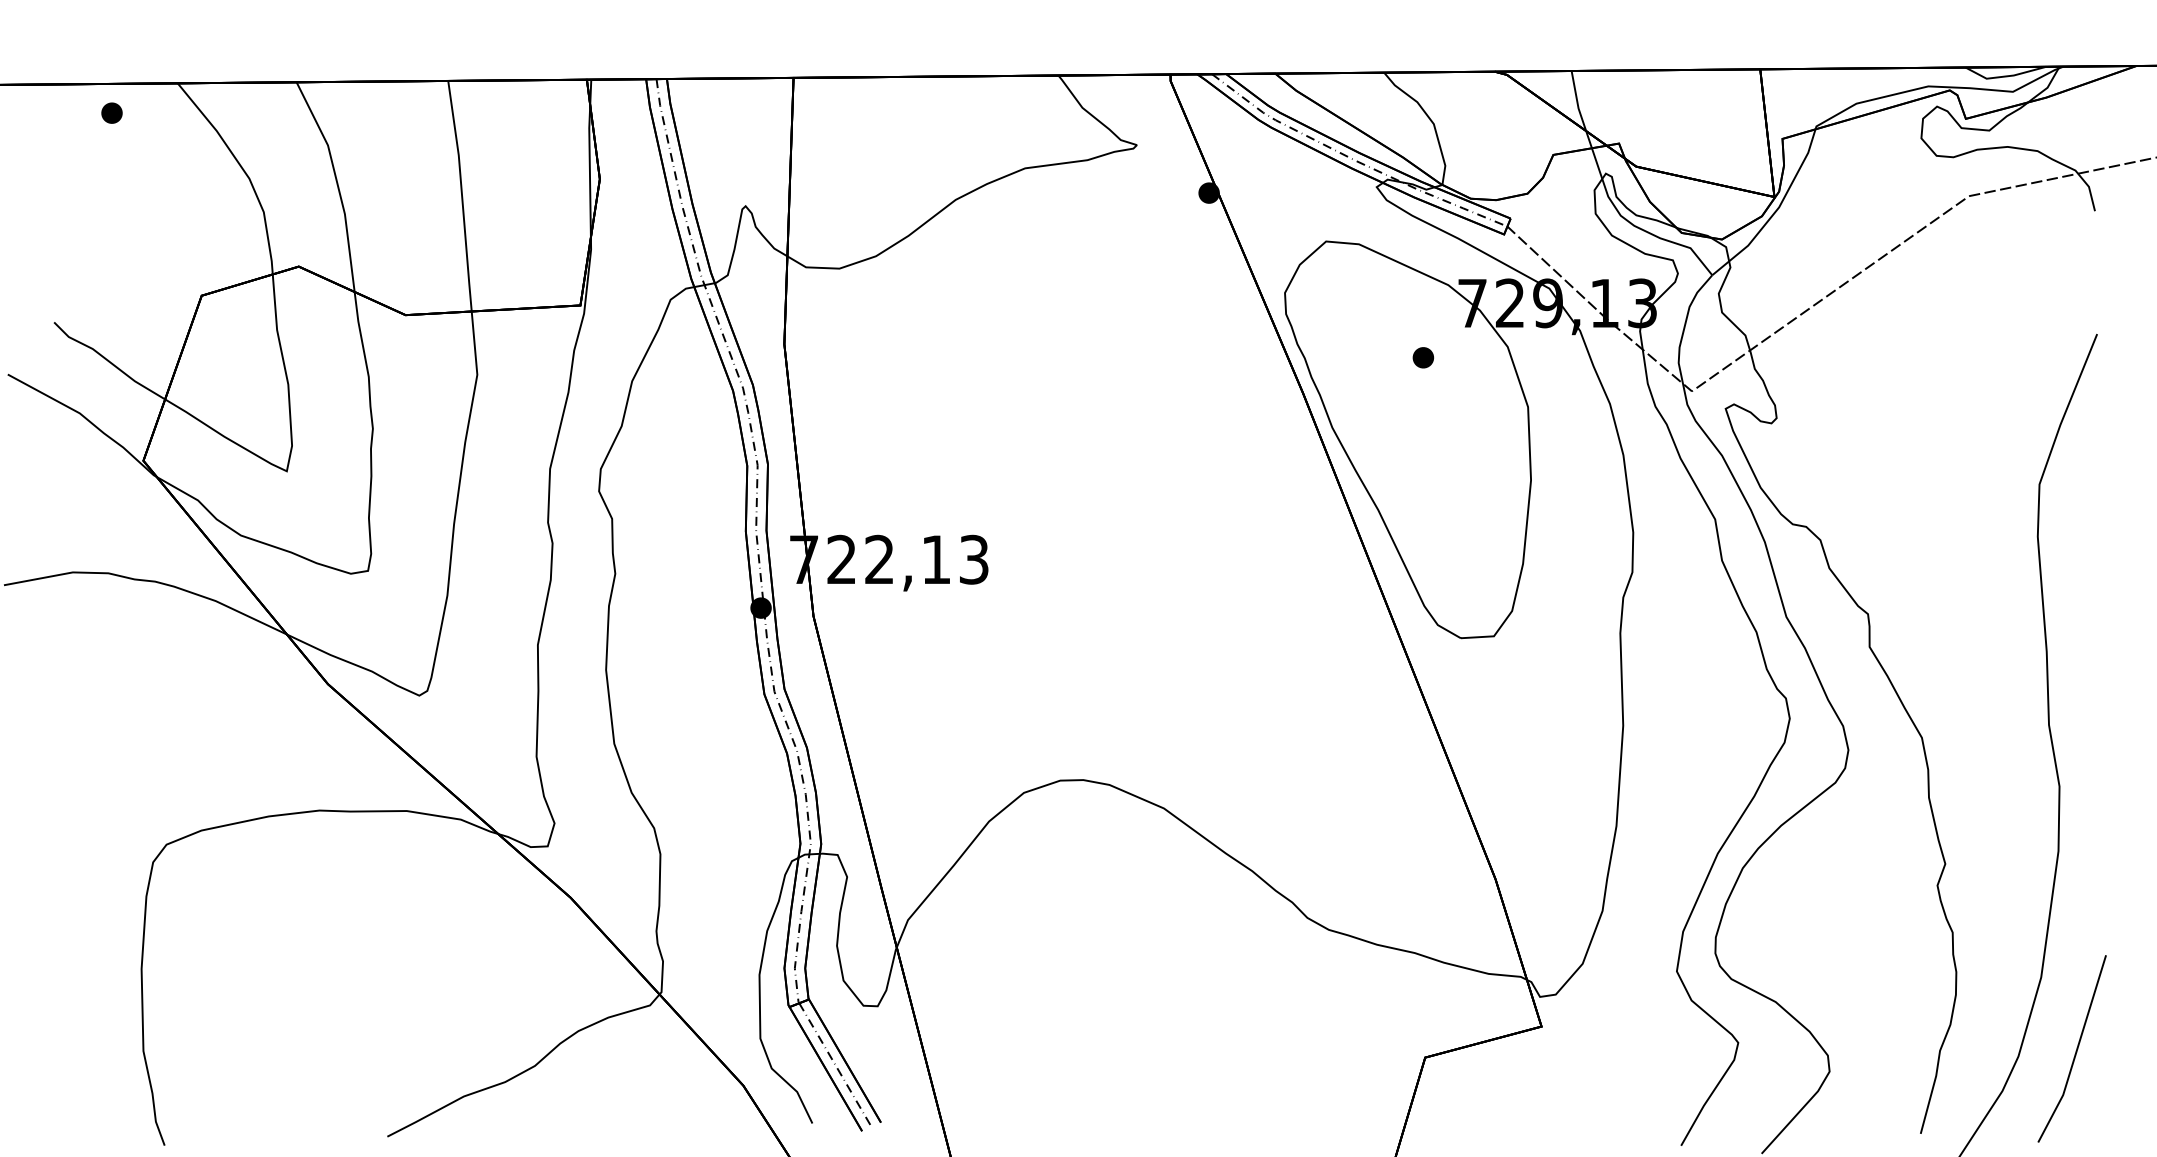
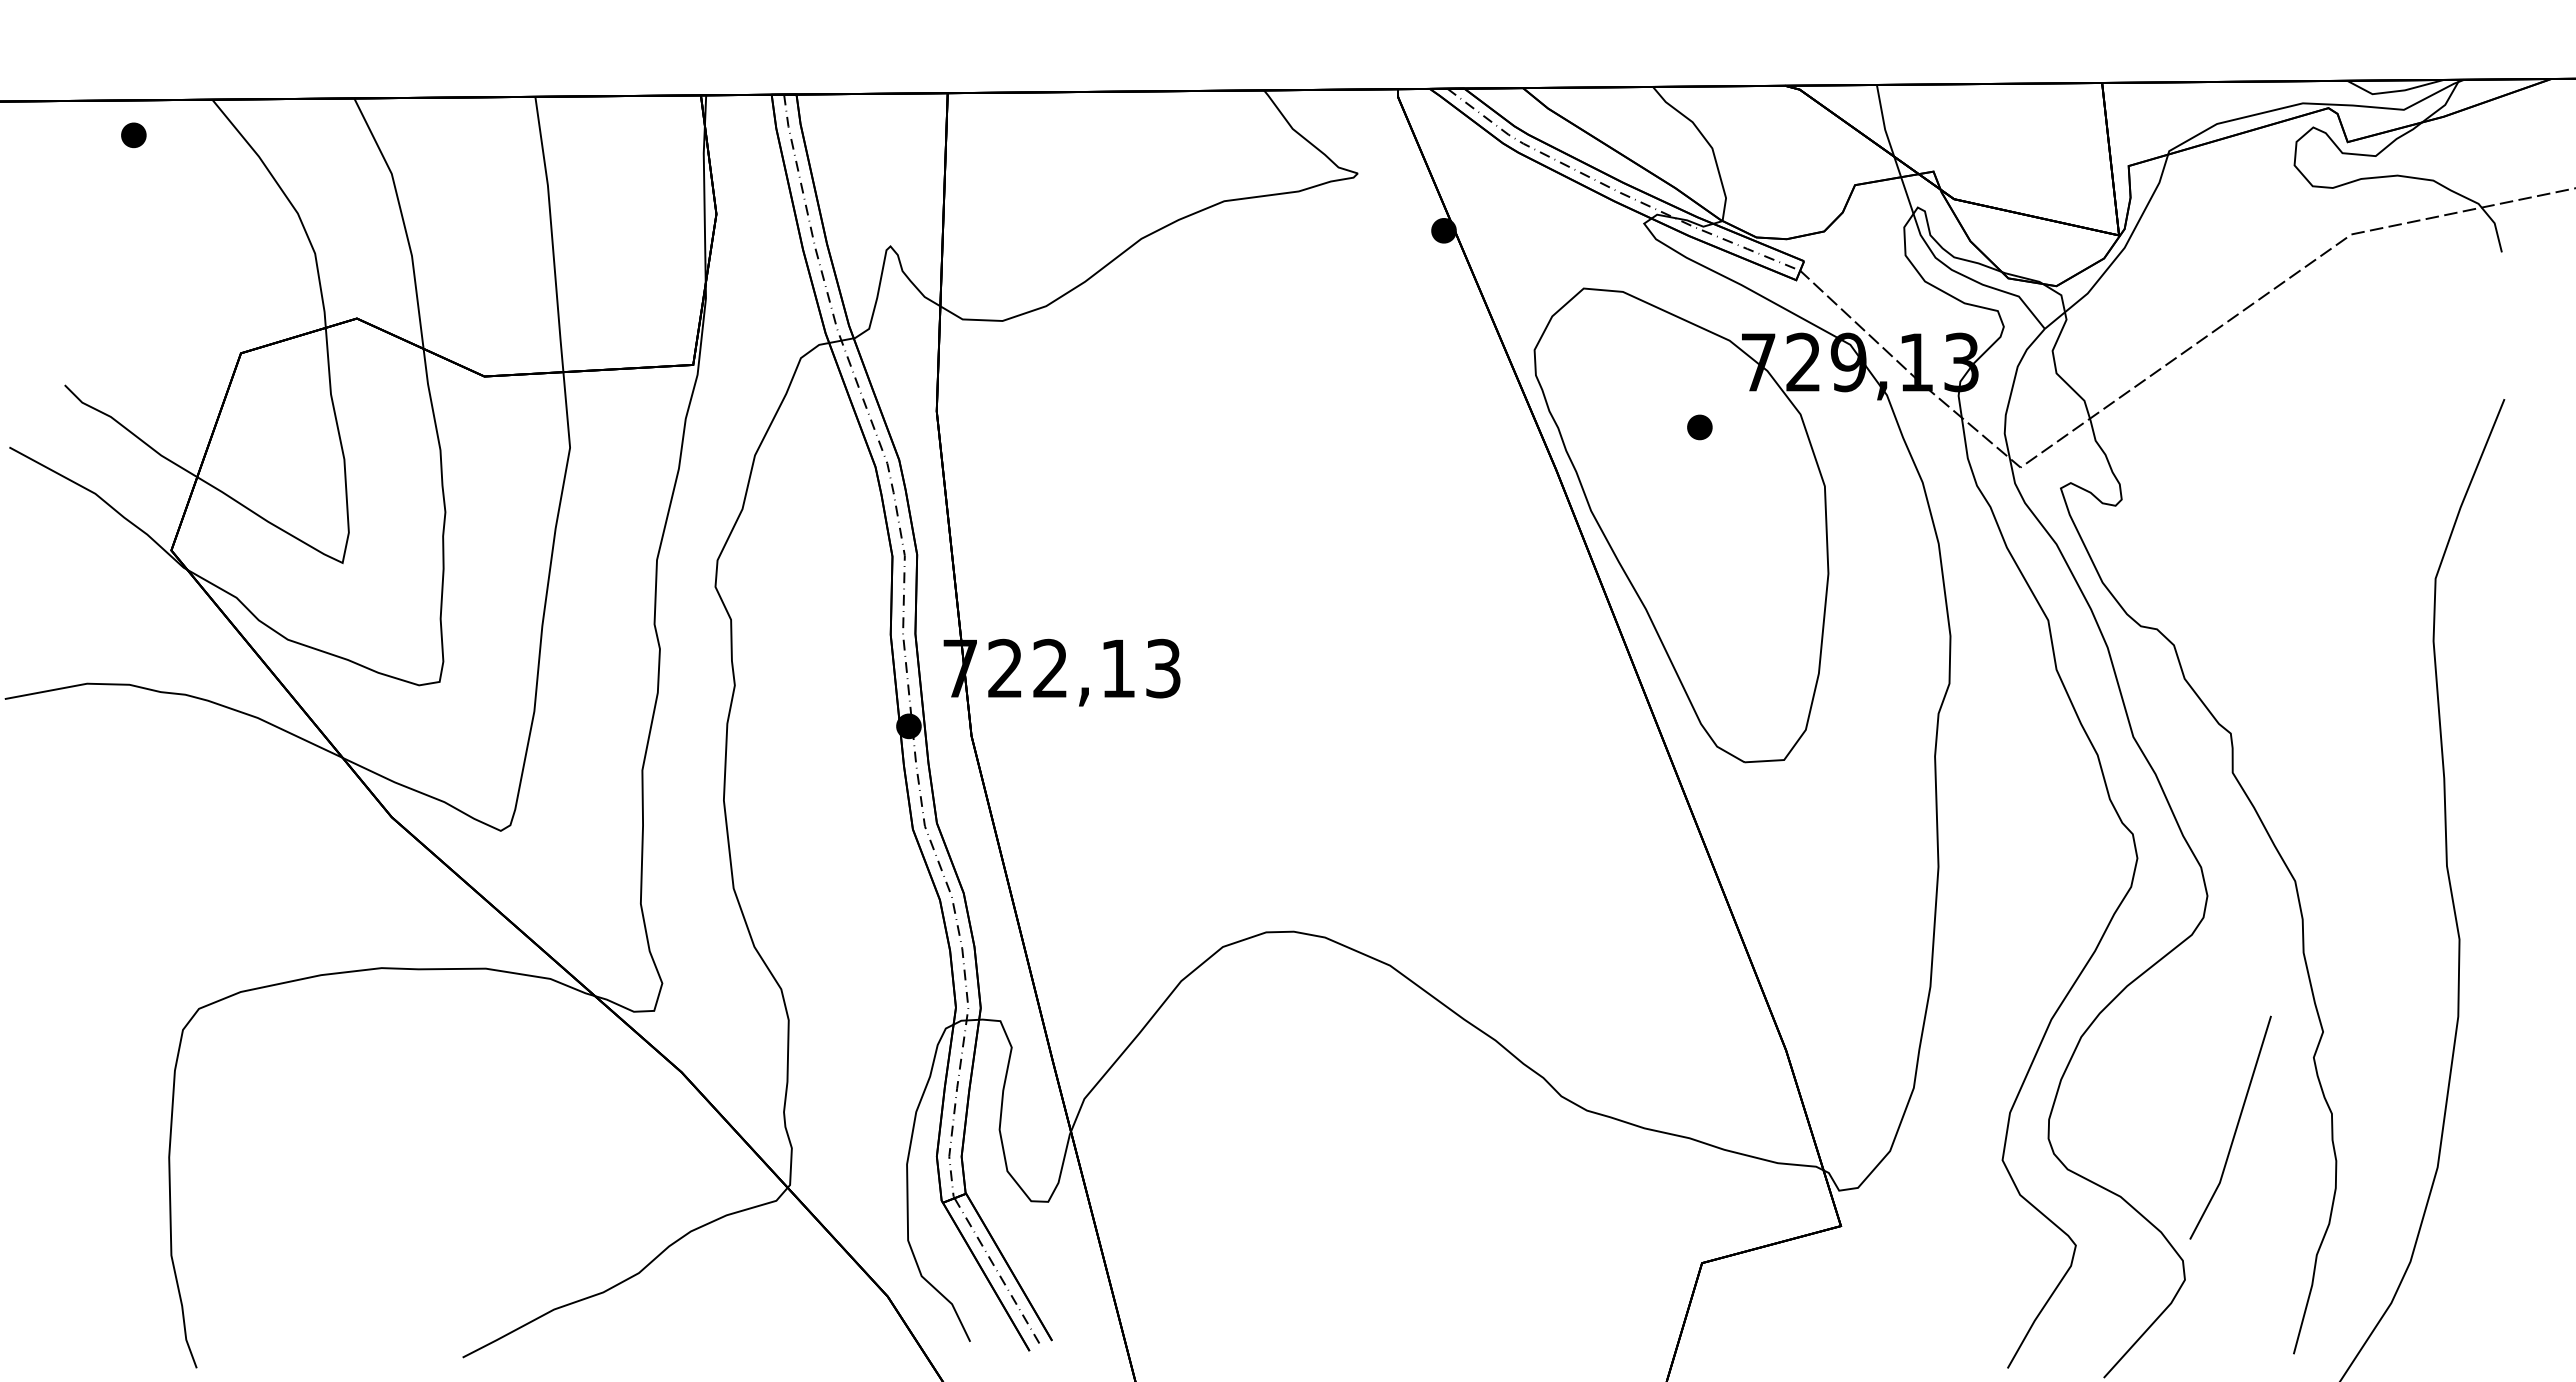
line: (2076, 1049) -> (2235, 1128), moved

